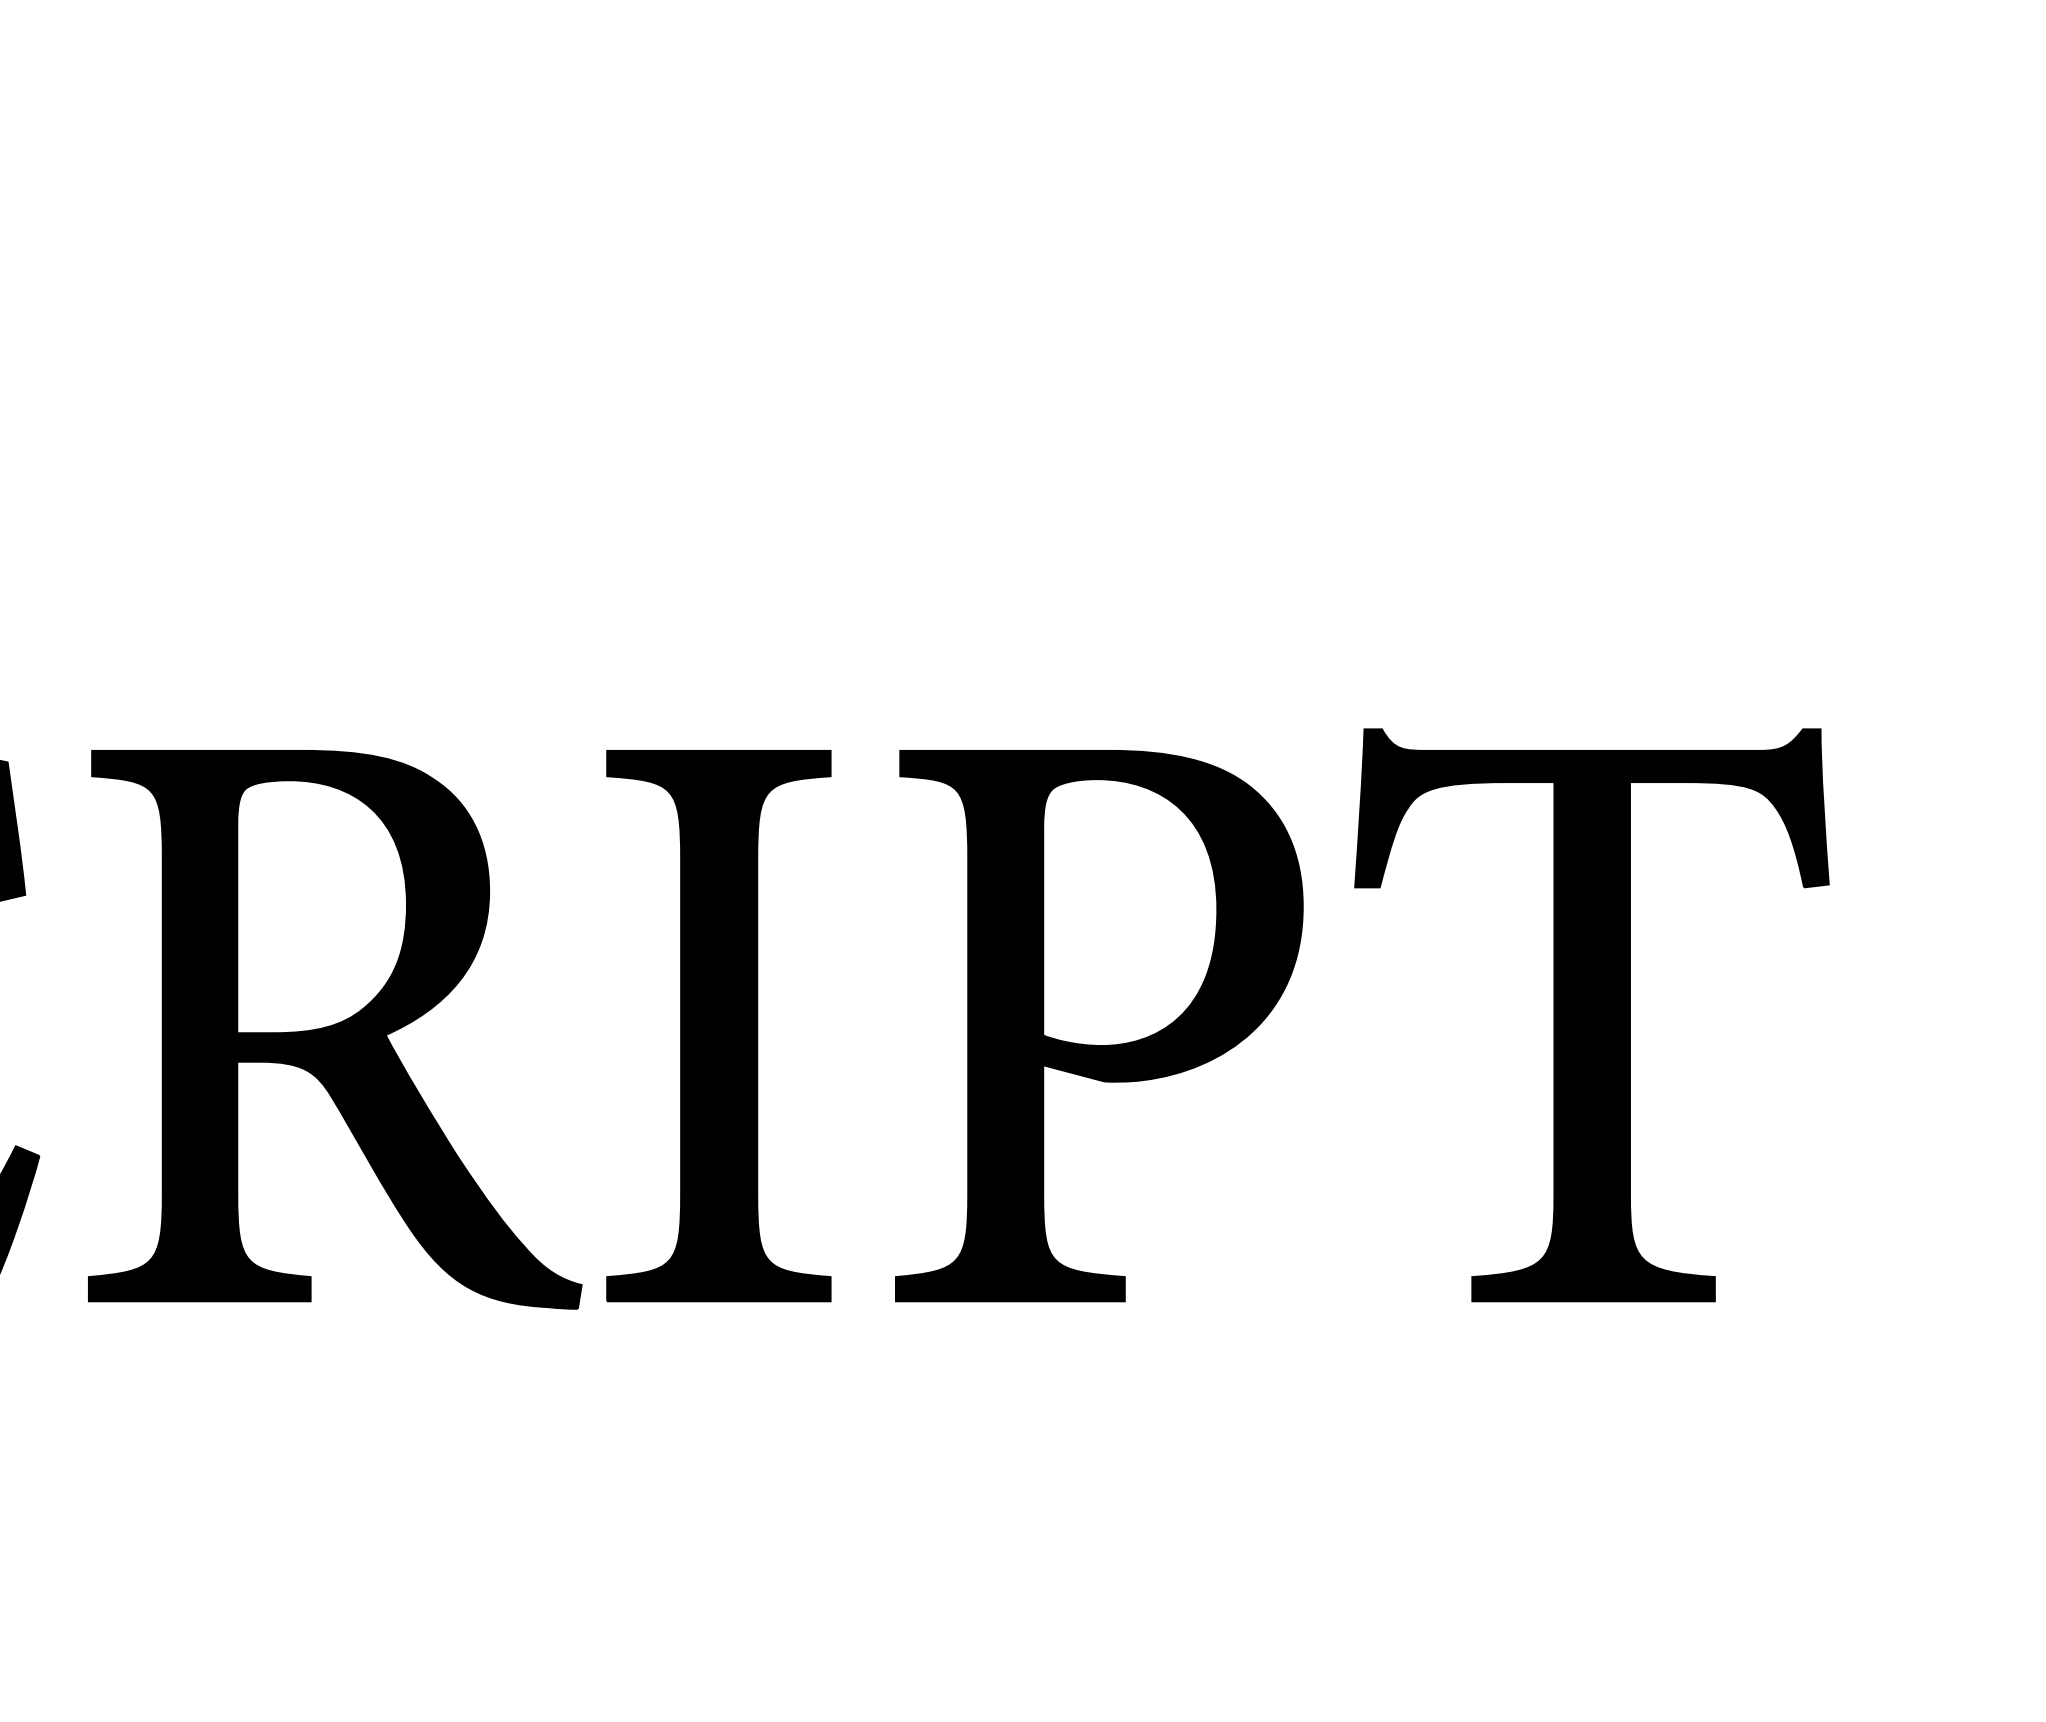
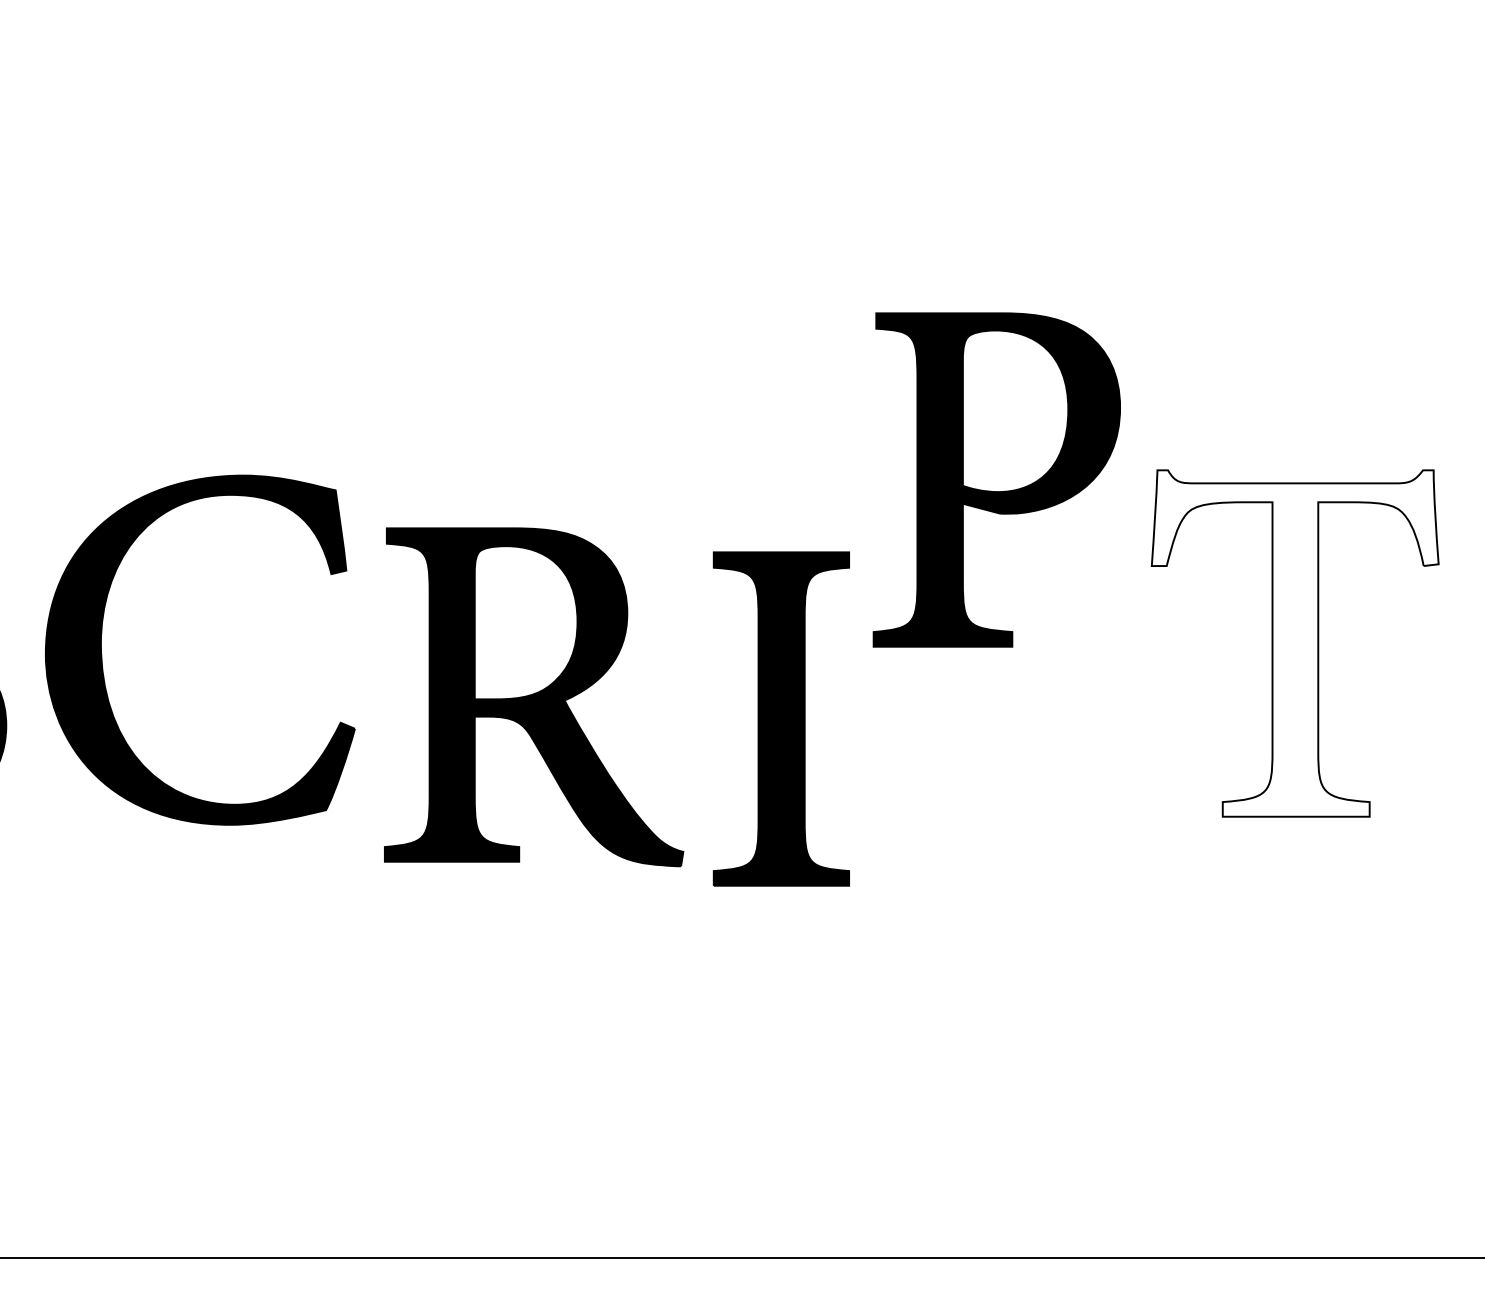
fill: (1590, 1015) -> (1294, 643), removed
part: (717, 1025) -> (780, 718), moved
part: (1098, 1025) -> (996, 479), moved
part: (335, 1030) -> (534, 697), moved

